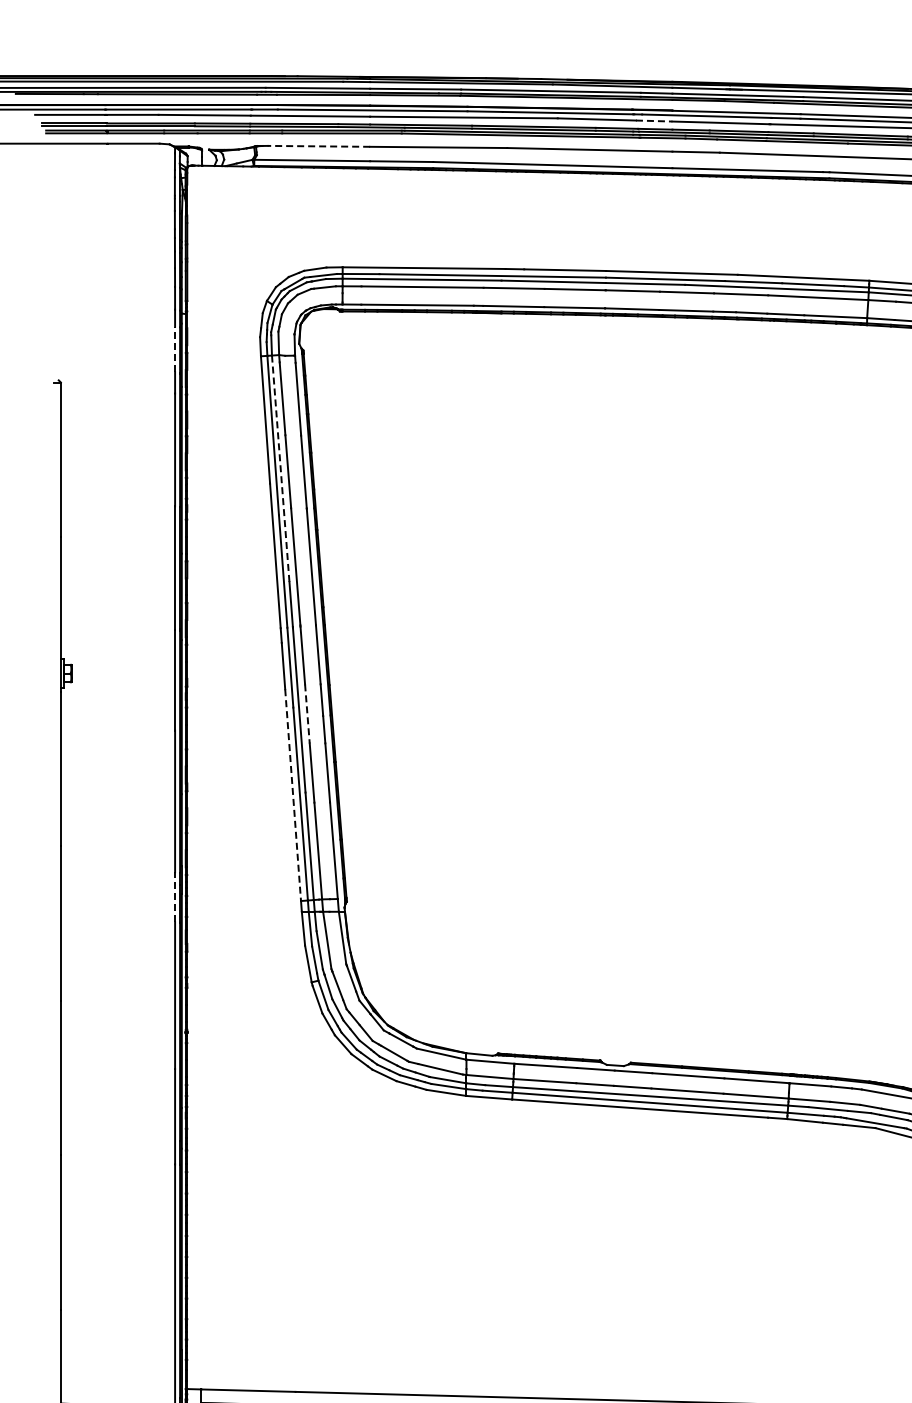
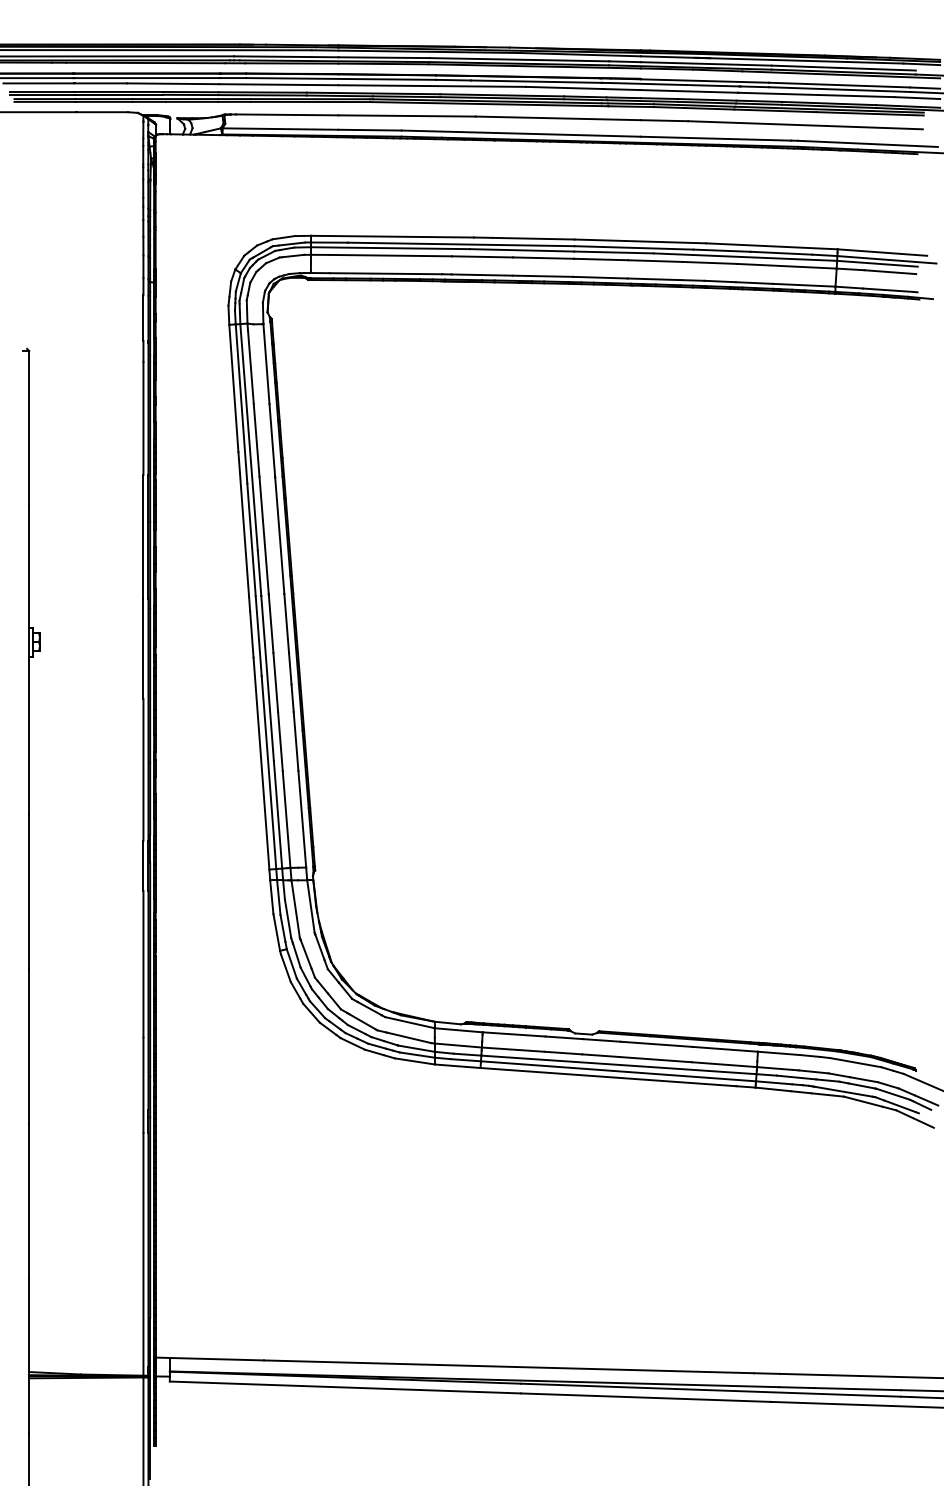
line: (655, 120) -> (623, 89), dashed -> solid
line: (318, 145) -> (286, 114), dashed -> solid
line: (175, 348) -> (143, 317), dashed -> solid
line: (281, 468) -> (249, 437), dashed -> solid
line: (307, 713) -> (275, 682), dashed -> solid
line: (293, 795) -> (261, 764), dashed -> solid
line: (175, 896) -> (143, 865), dashed -> solid

